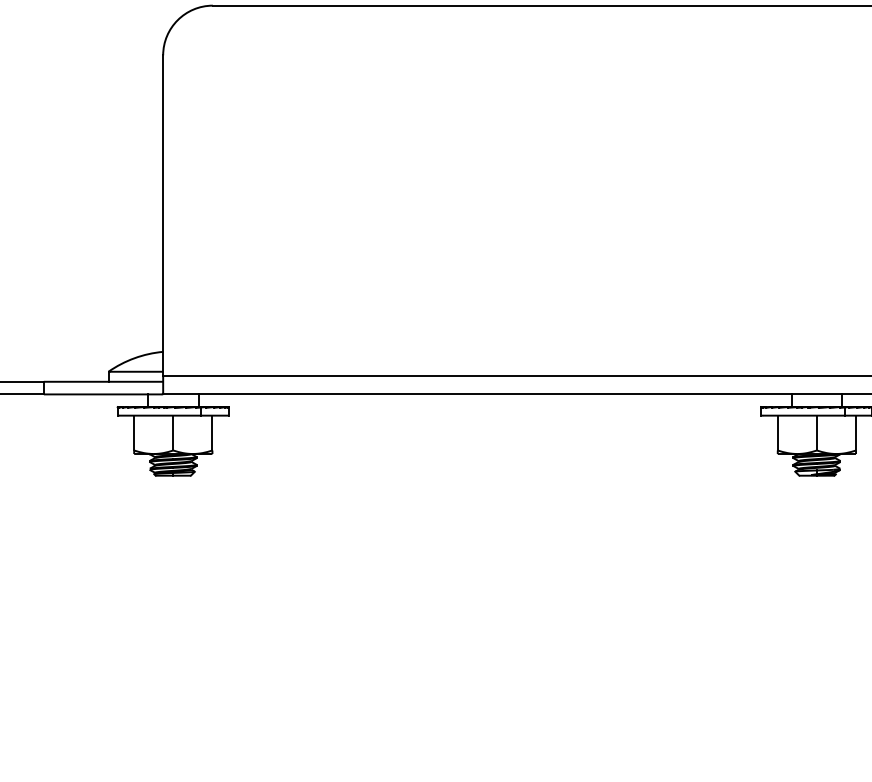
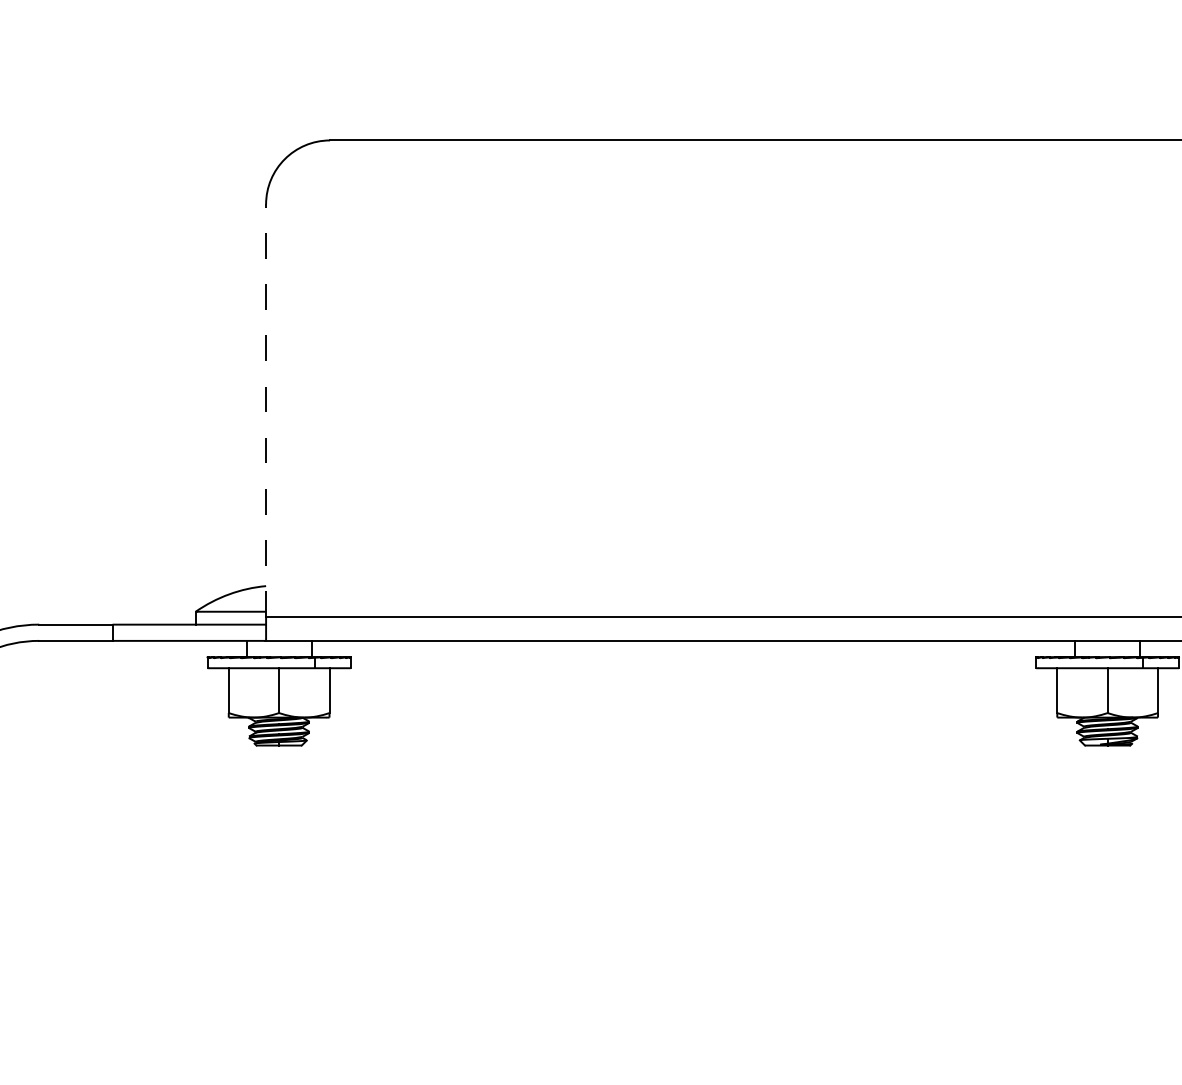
line: (163, 215) -> (266, 410), solid -> dashed

